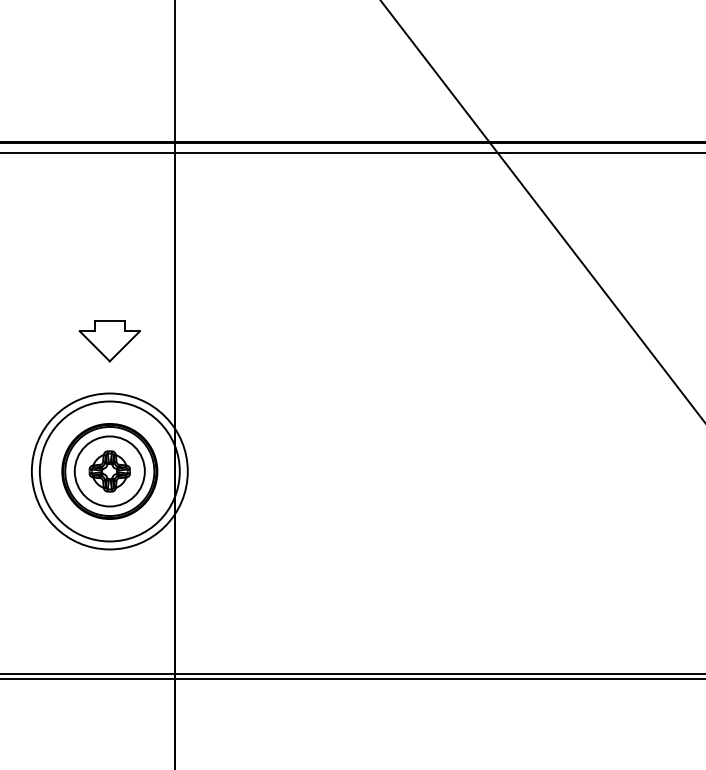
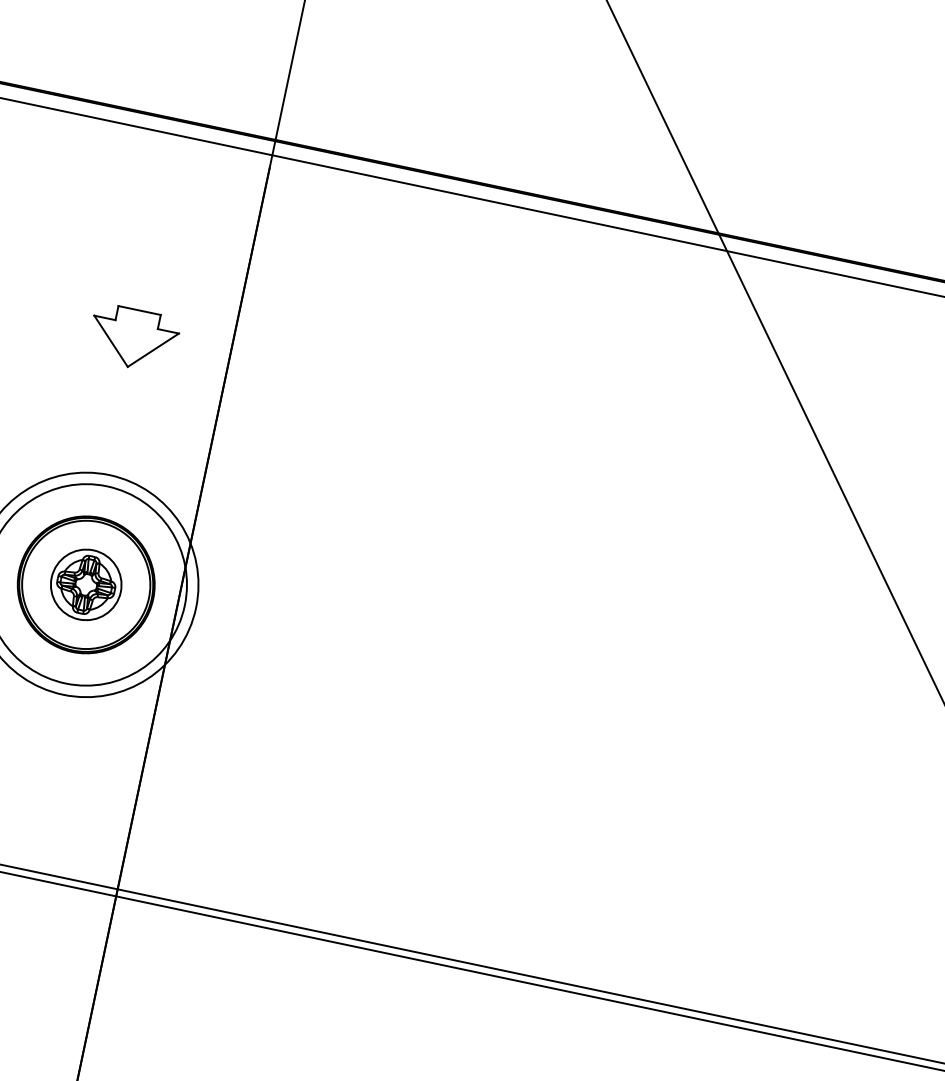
part: (109, 341) -> (133, 338), moved
circle: (109, 471) -> (85, 584), size x0.7

